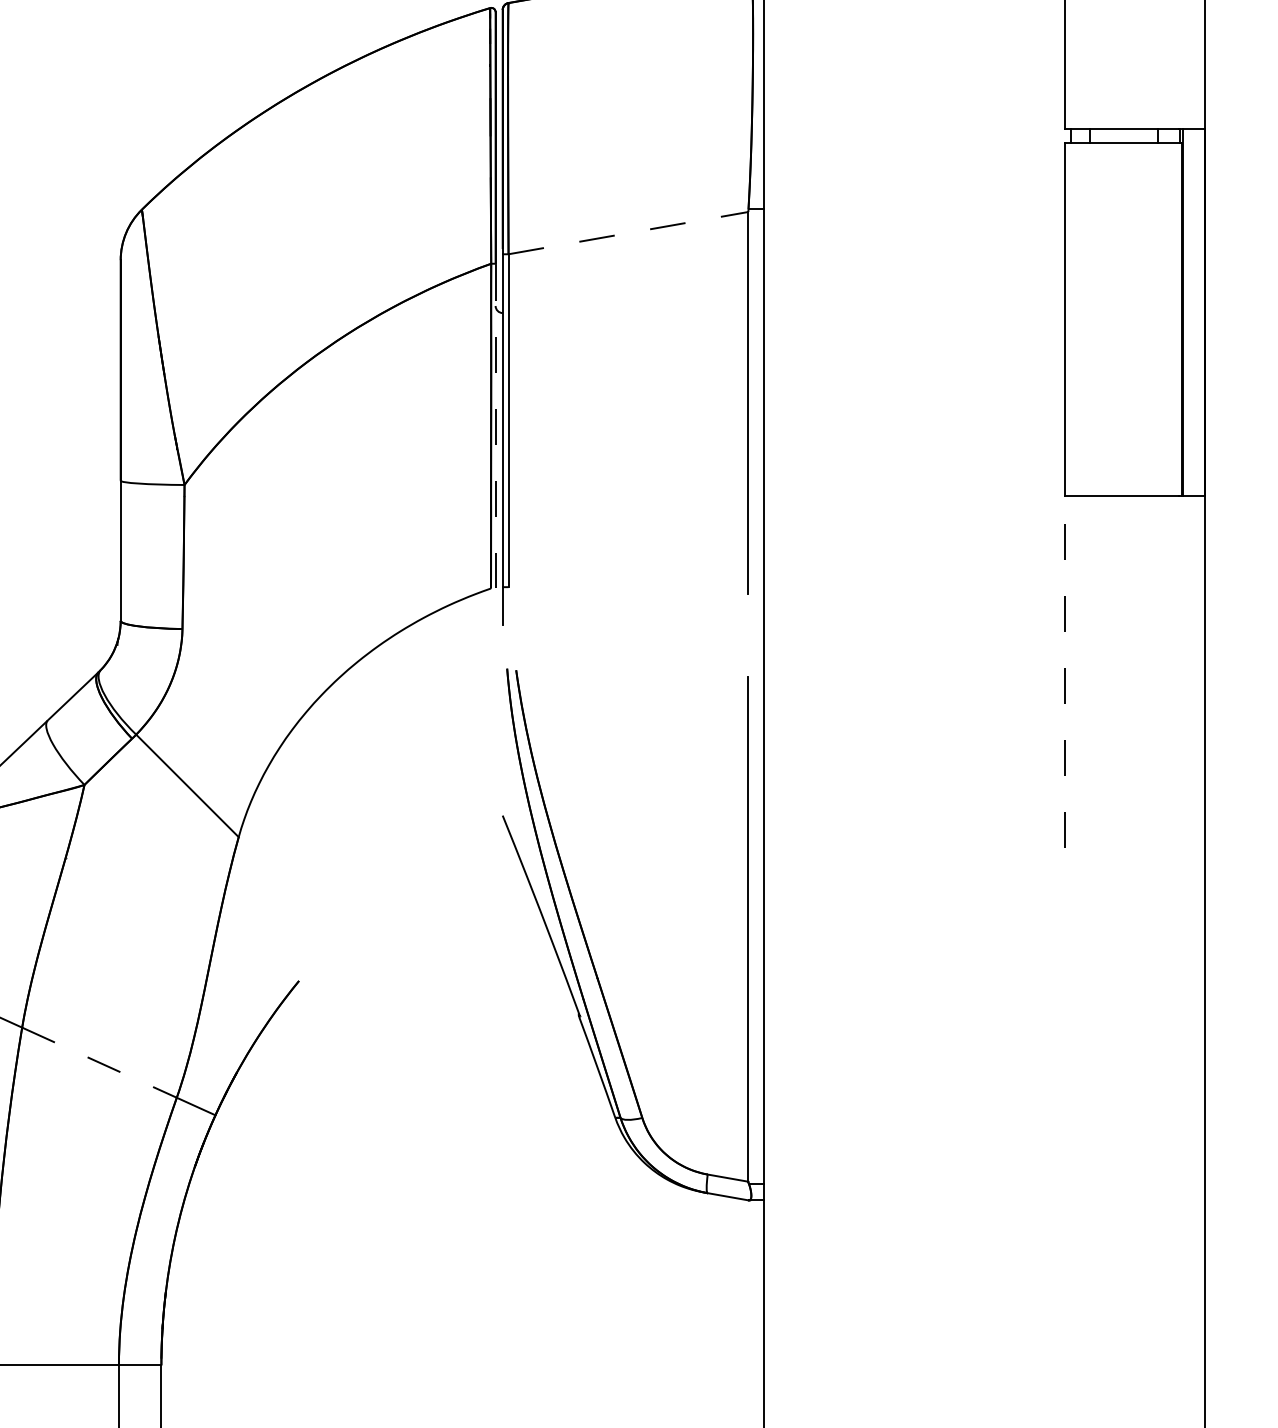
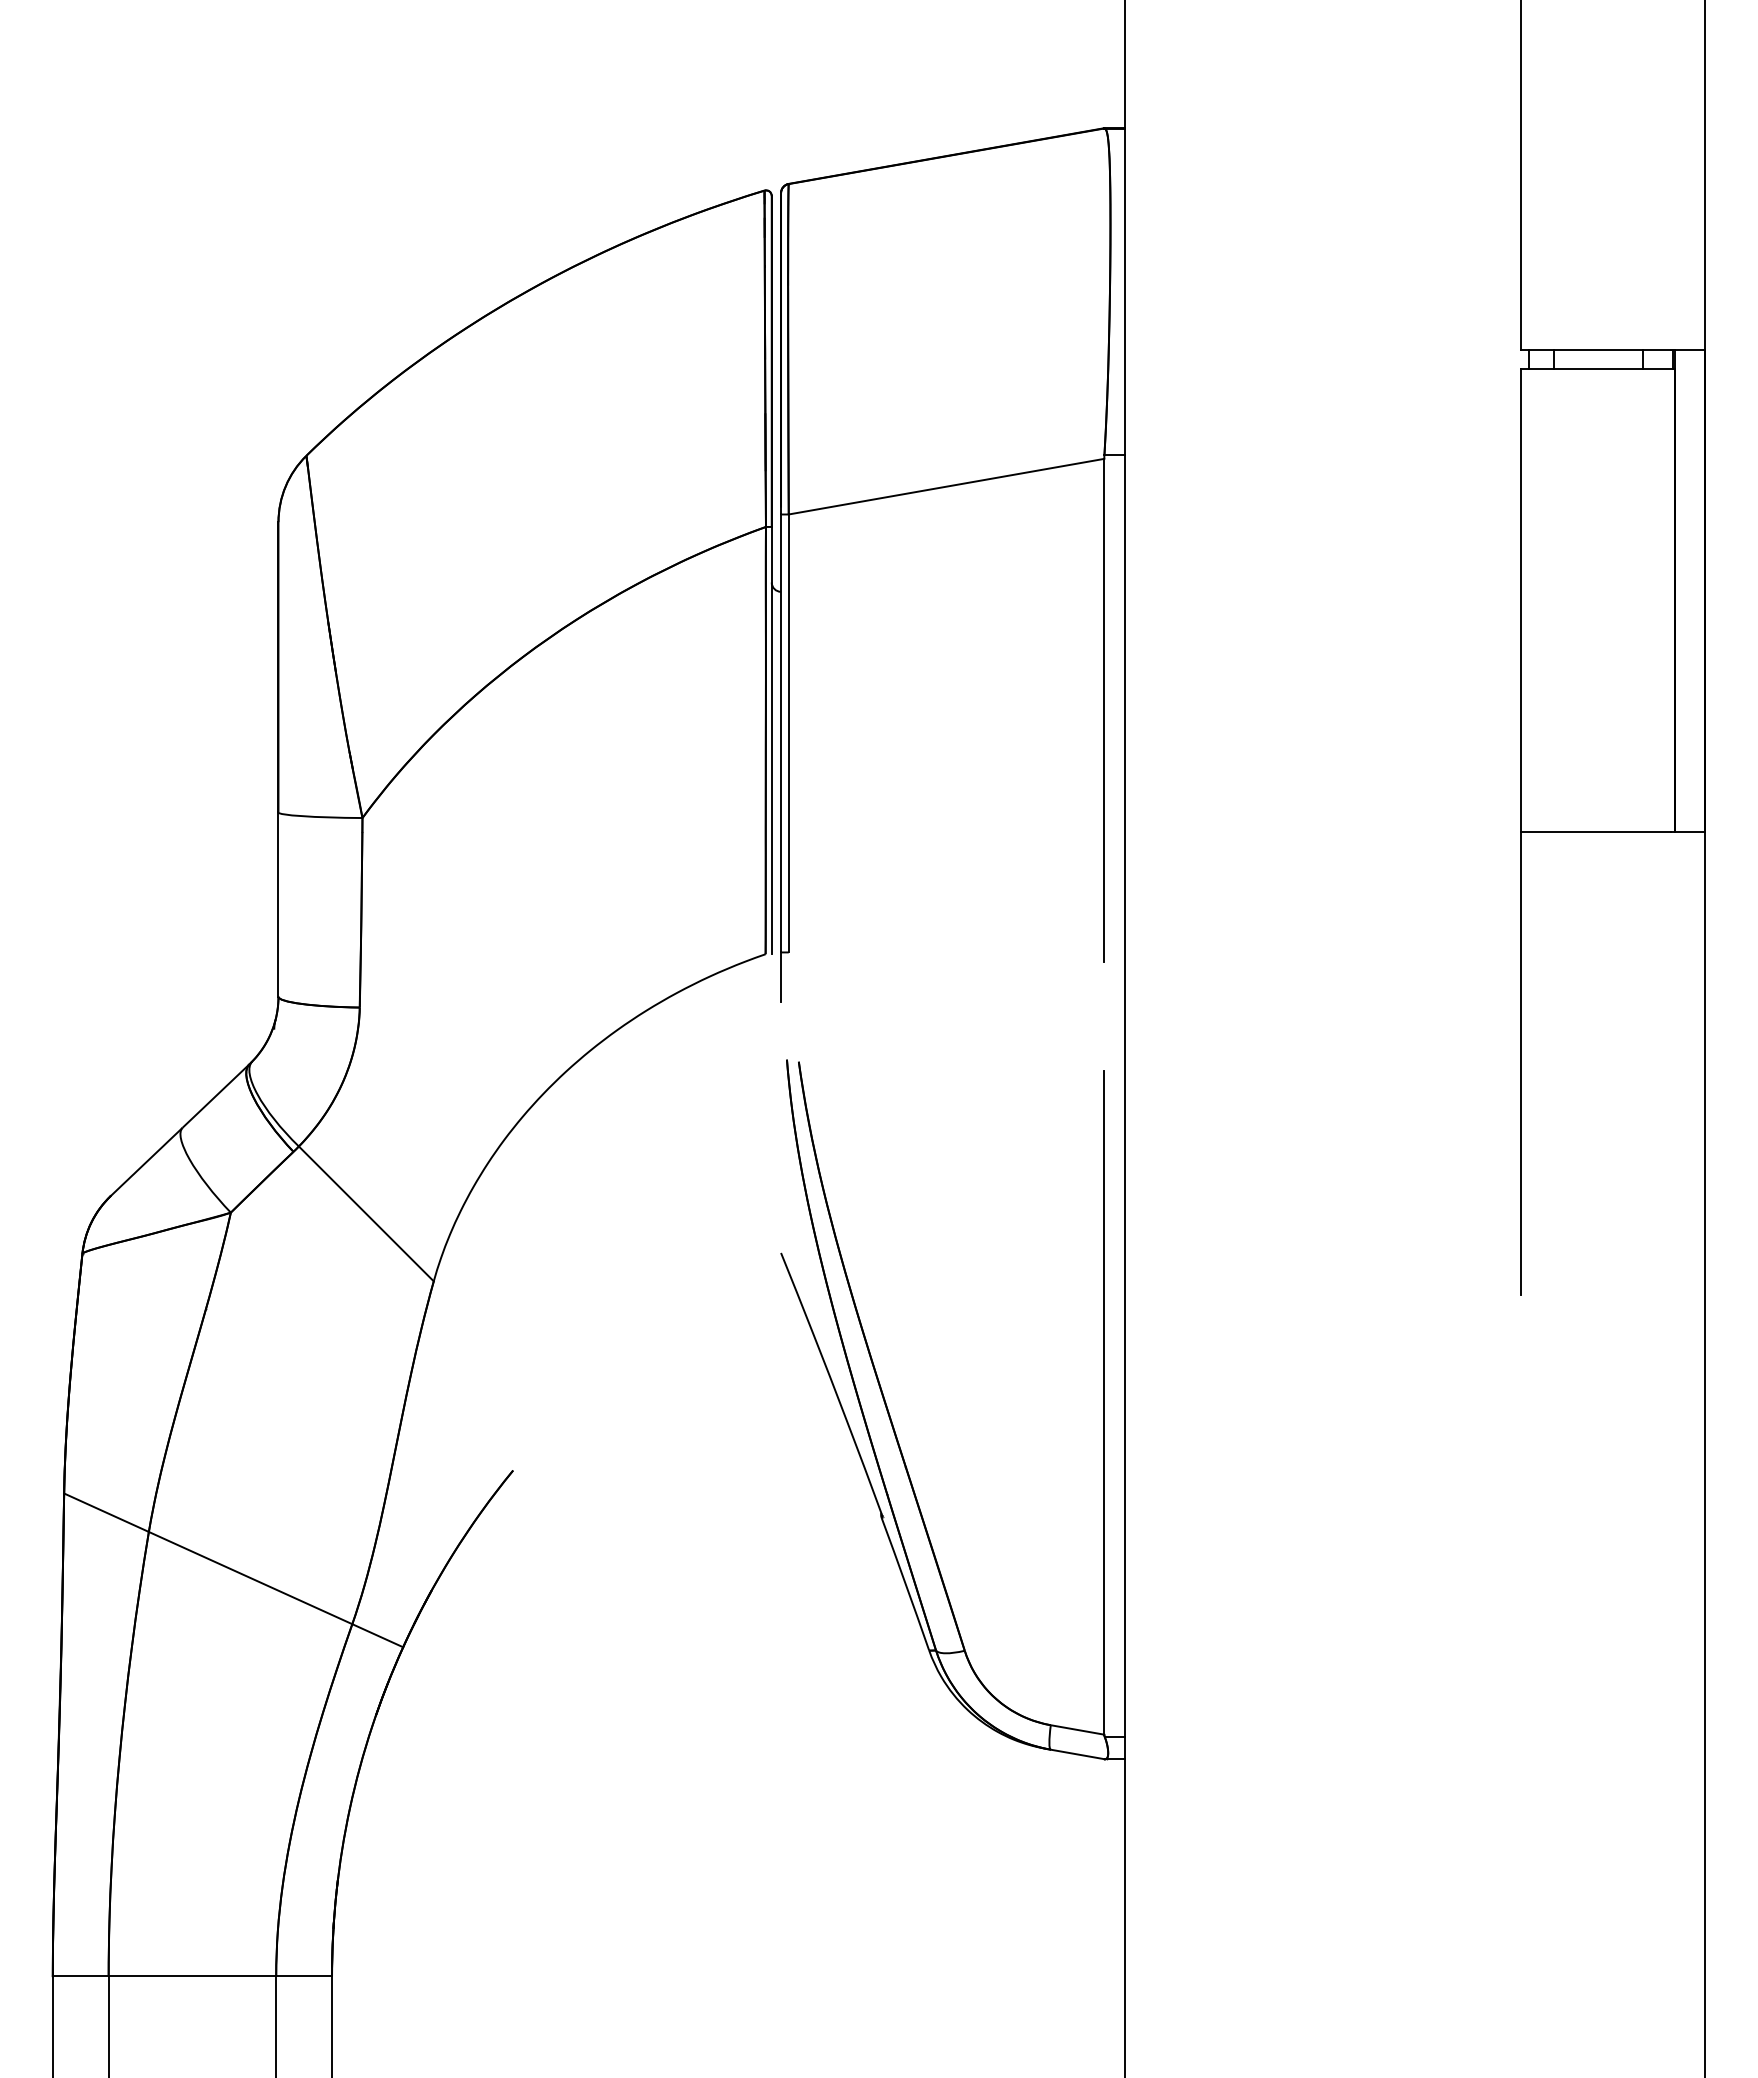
line: (629, 233) -> (947, 486), dashed -> solid
line: (495, 426) -> (771, 740), dashed -> solid
line: (1065, 671) -> (1521, 1063), dashed -> solid
line: (99, 1063) -> (250, 1578), dashed -> solid

